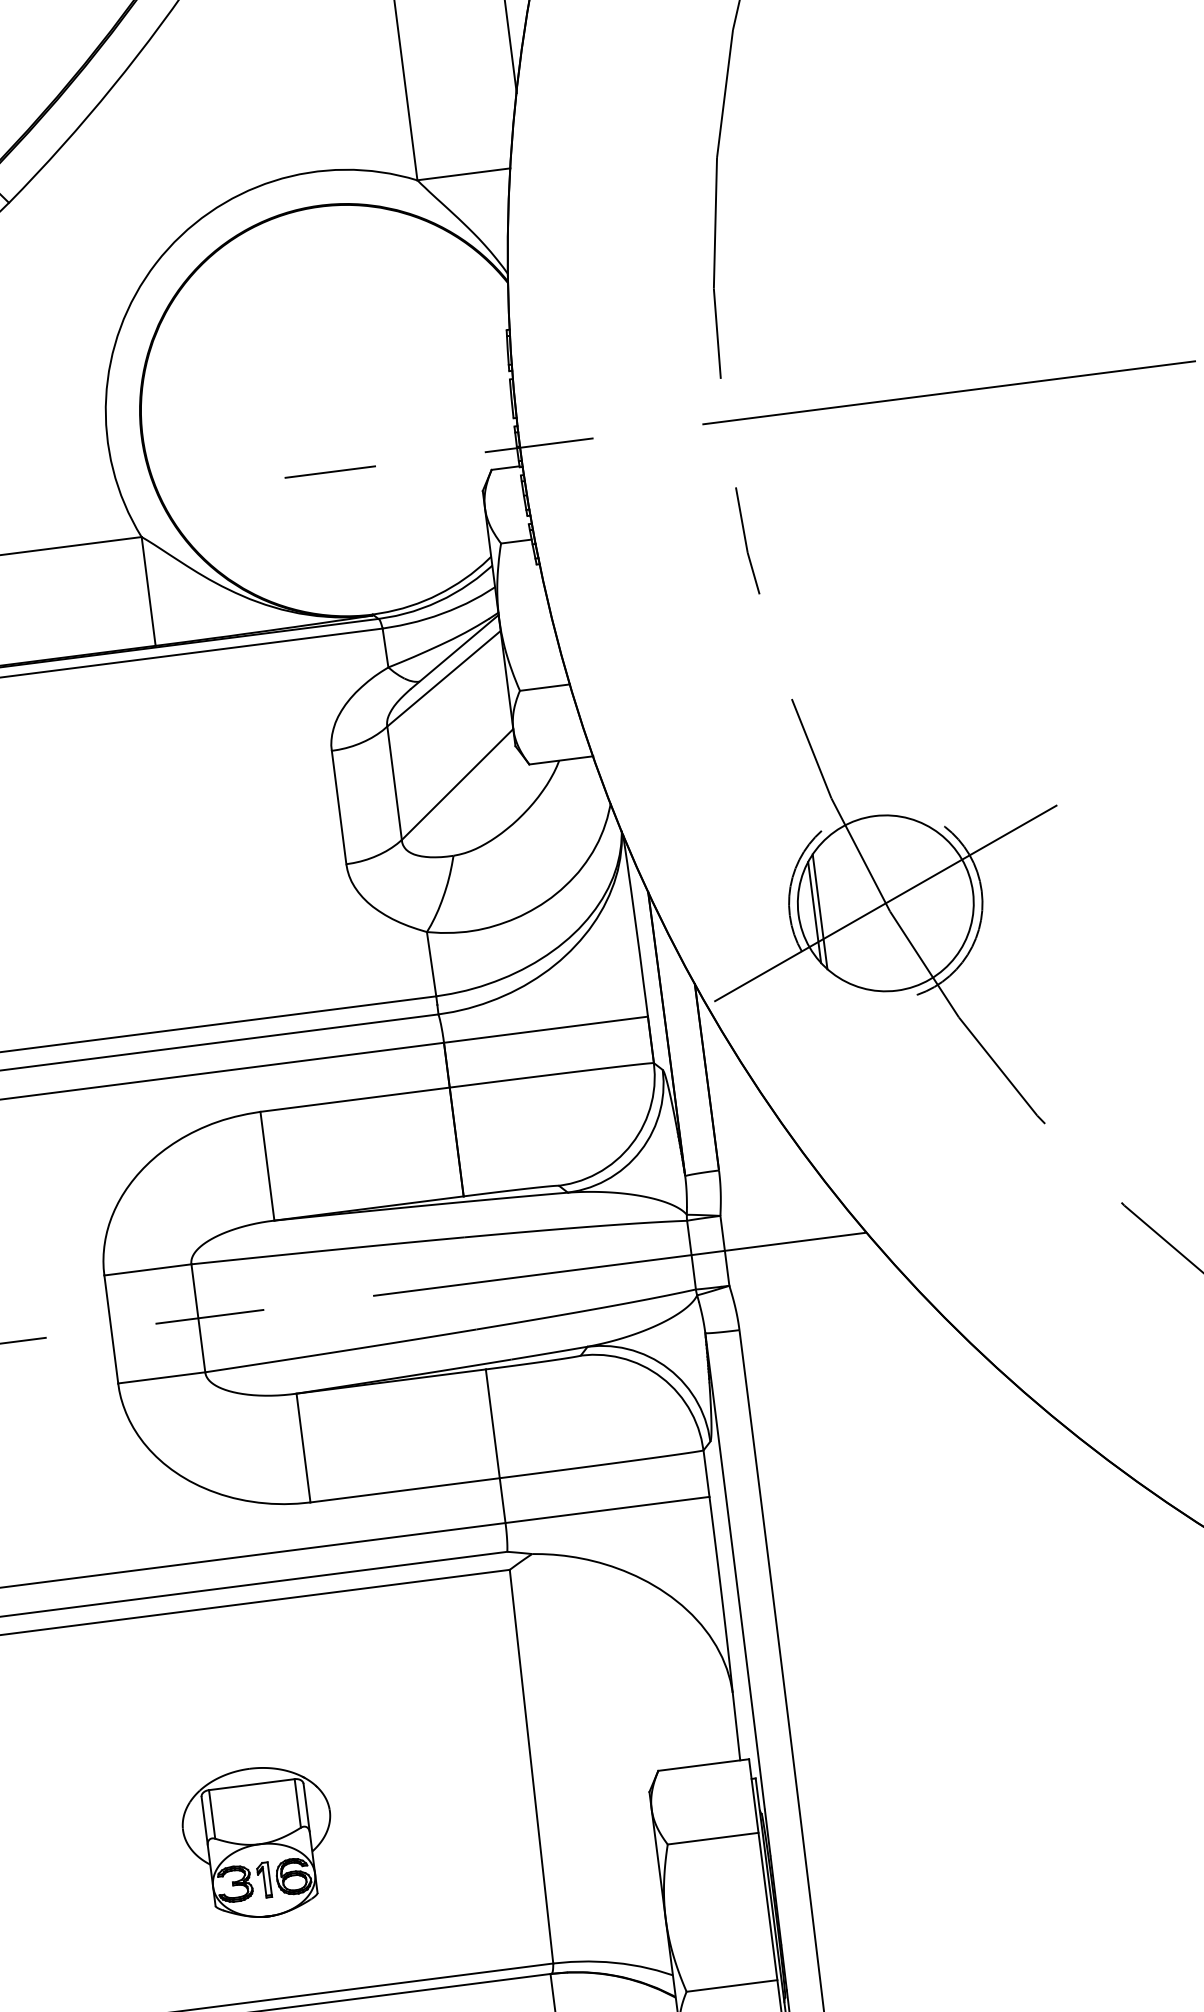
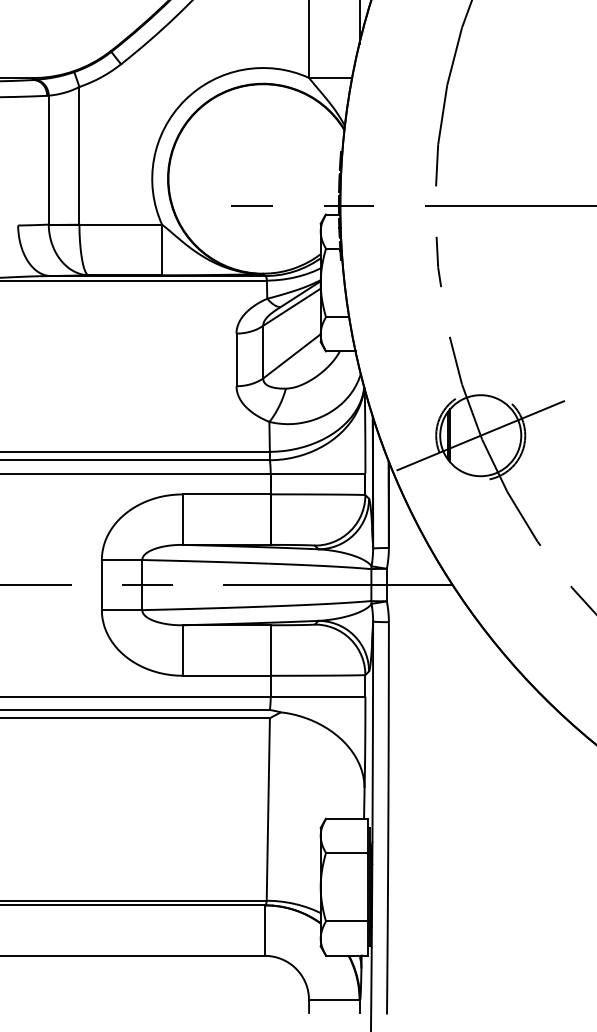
part: (259, 1843) -> (139, 828), removed

